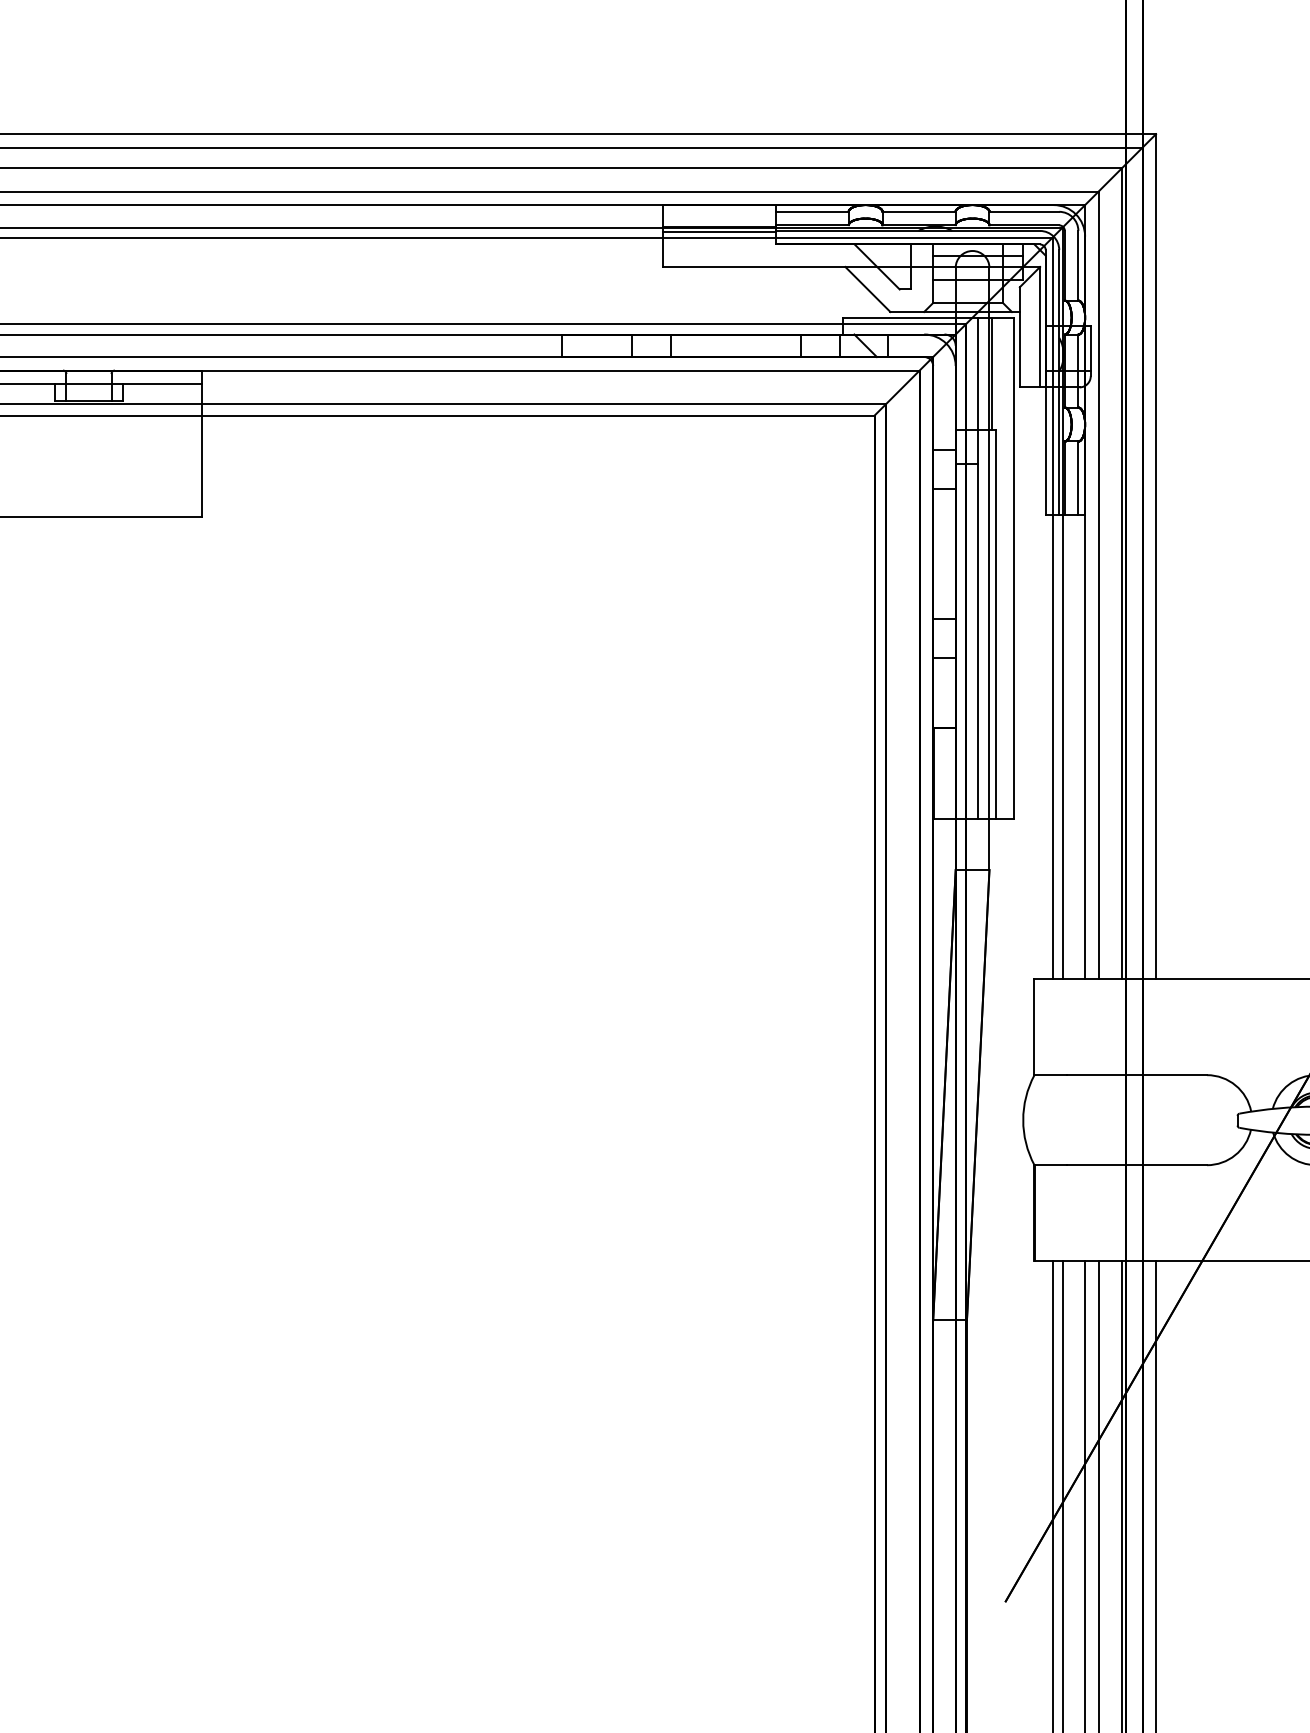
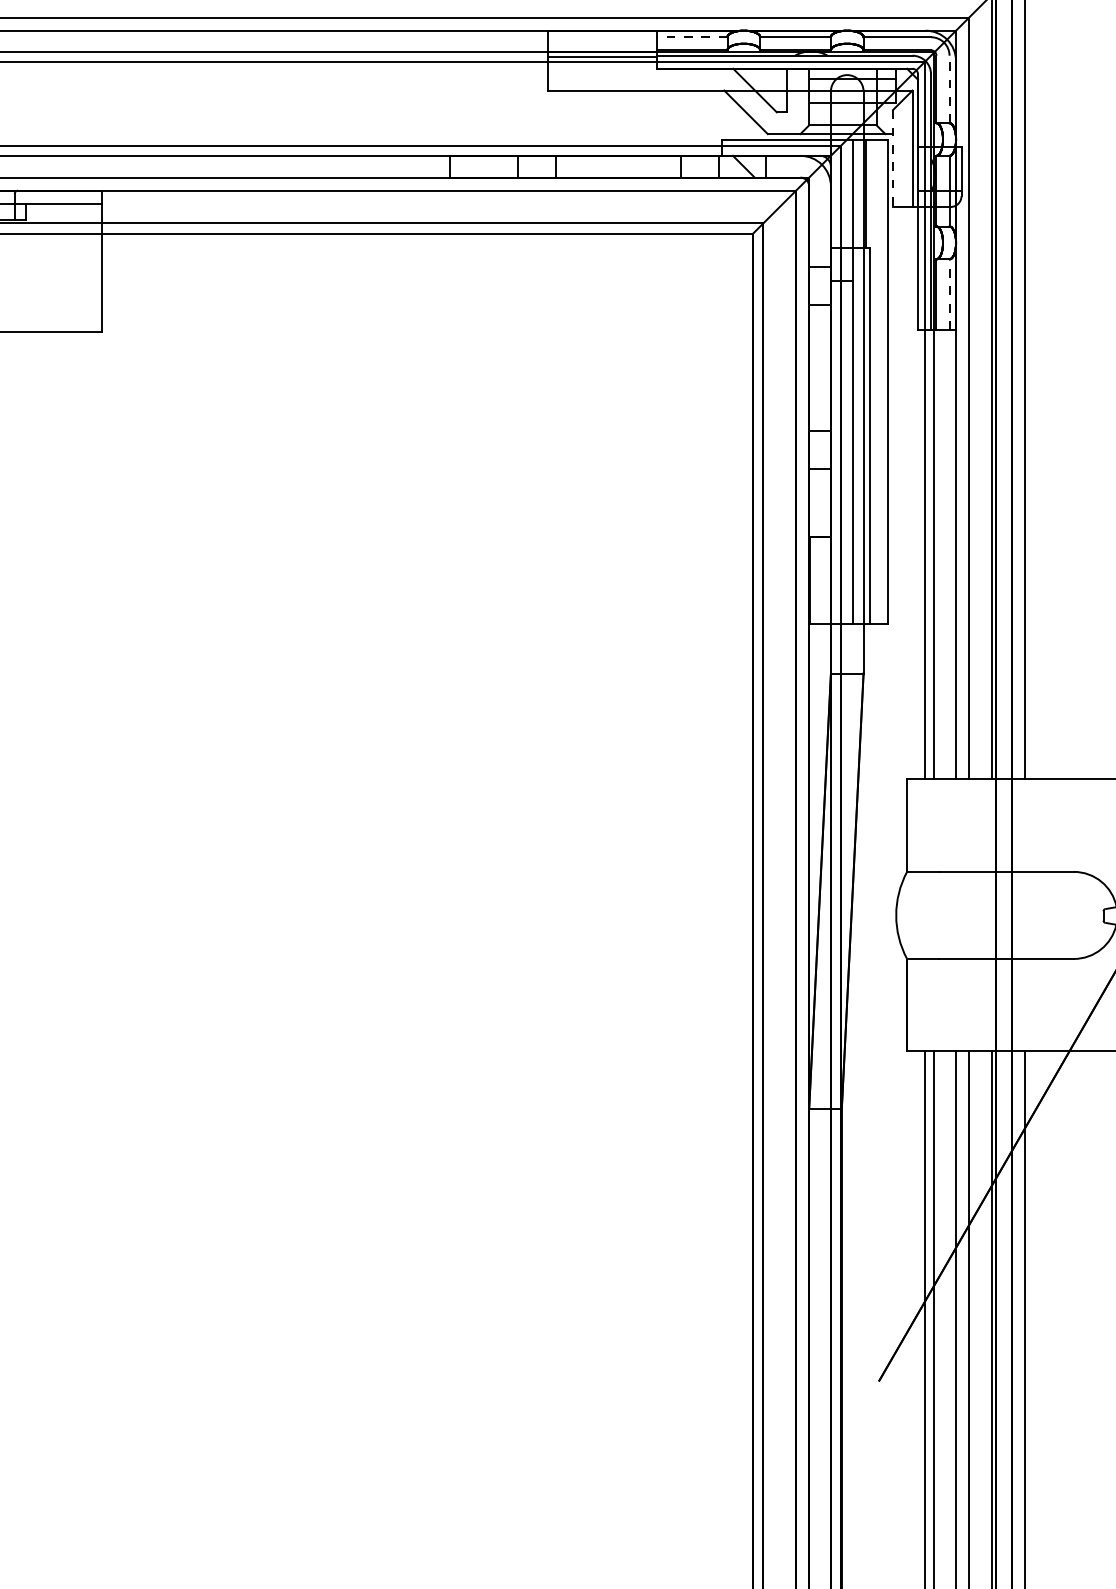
line: (812, 211) -> (692, 36), solid -> dashed
line: (1078, 265) -> (949, 89), solid -> dashed
line: (1019, 337) -> (892, 158), solid -> dashed
line: (1078, 478) -> (949, 295), solid -> dashed

